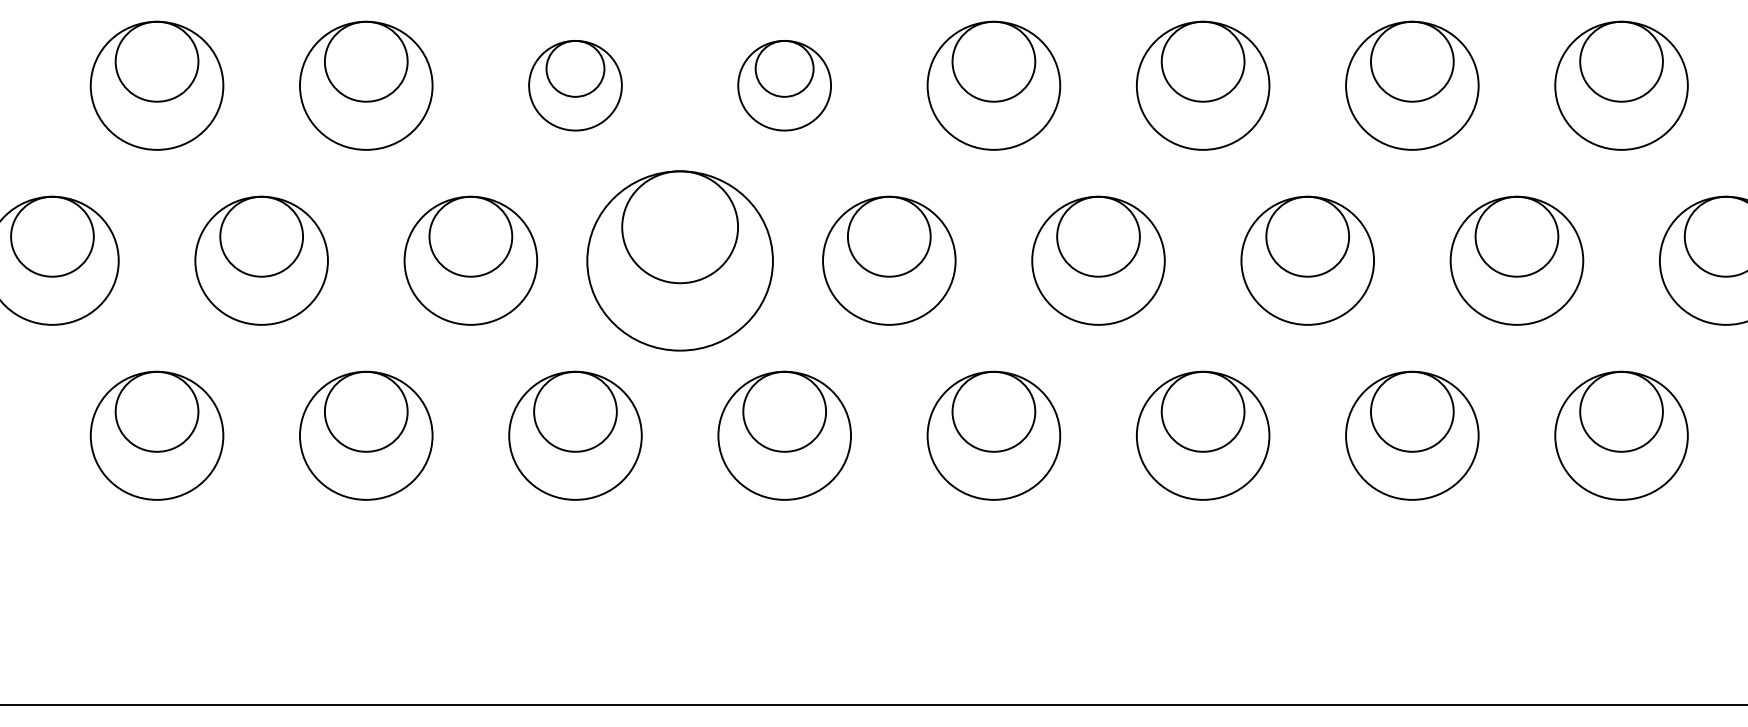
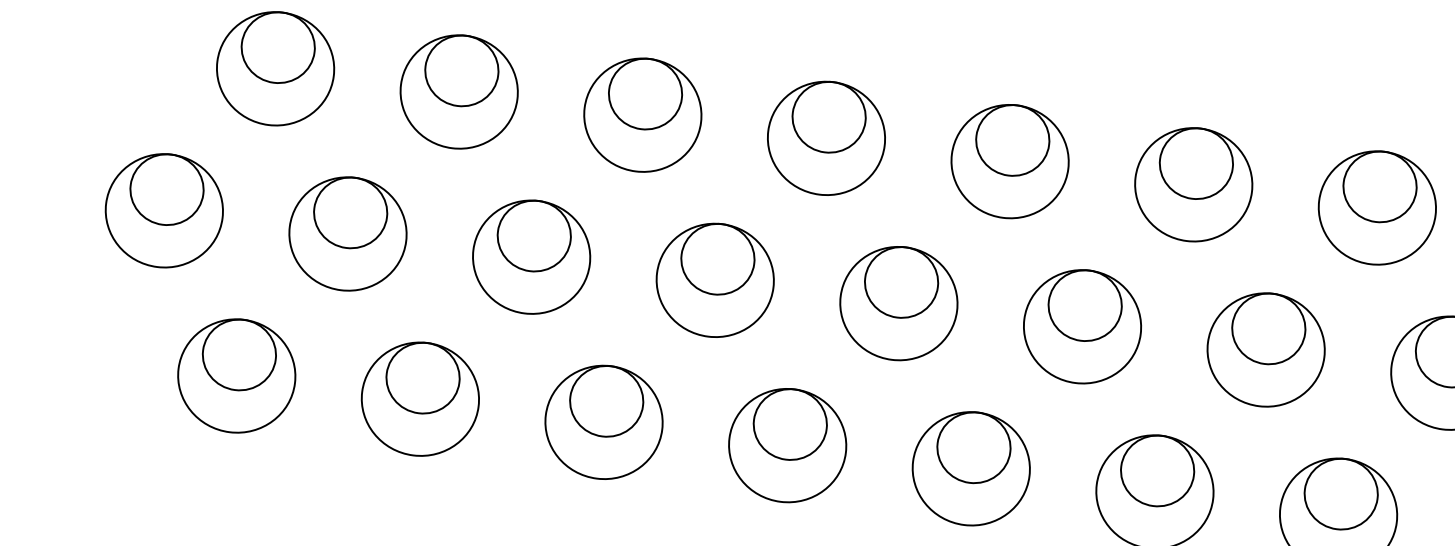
part: (575, 85) -> (642, 114), size x1.43
part: (784, 85) -> (826, 138), size x1.43
part: (679, 260) -> (714, 280), size x0.71

